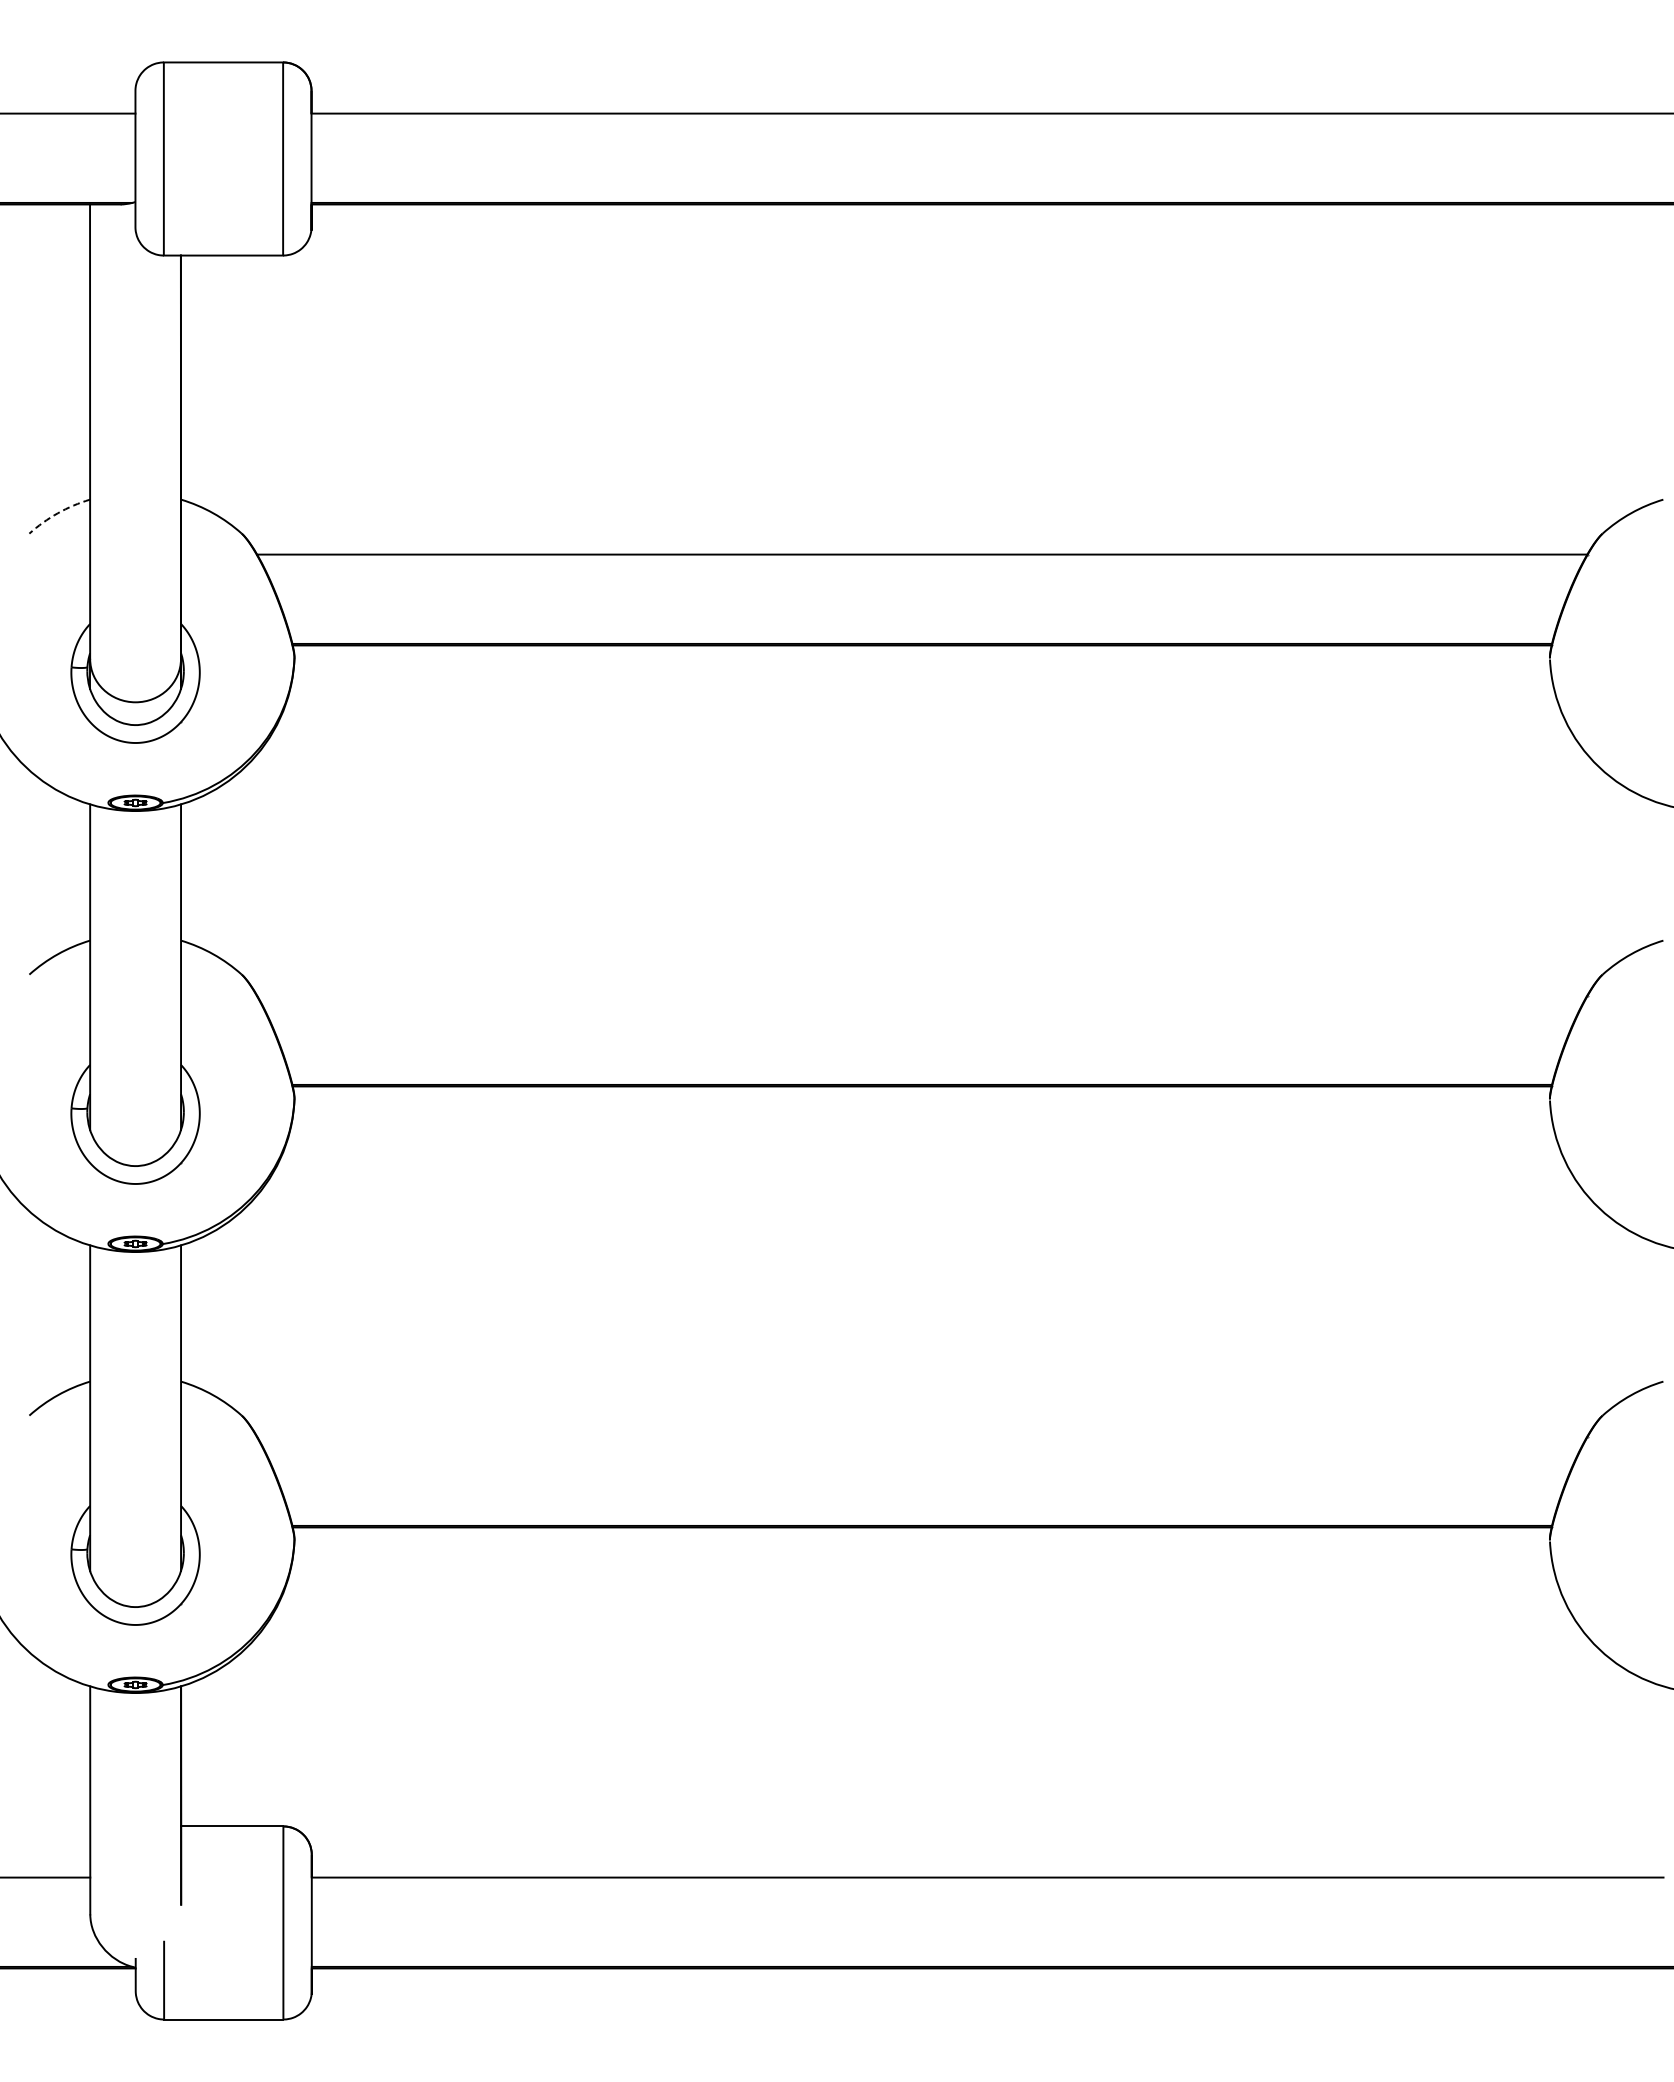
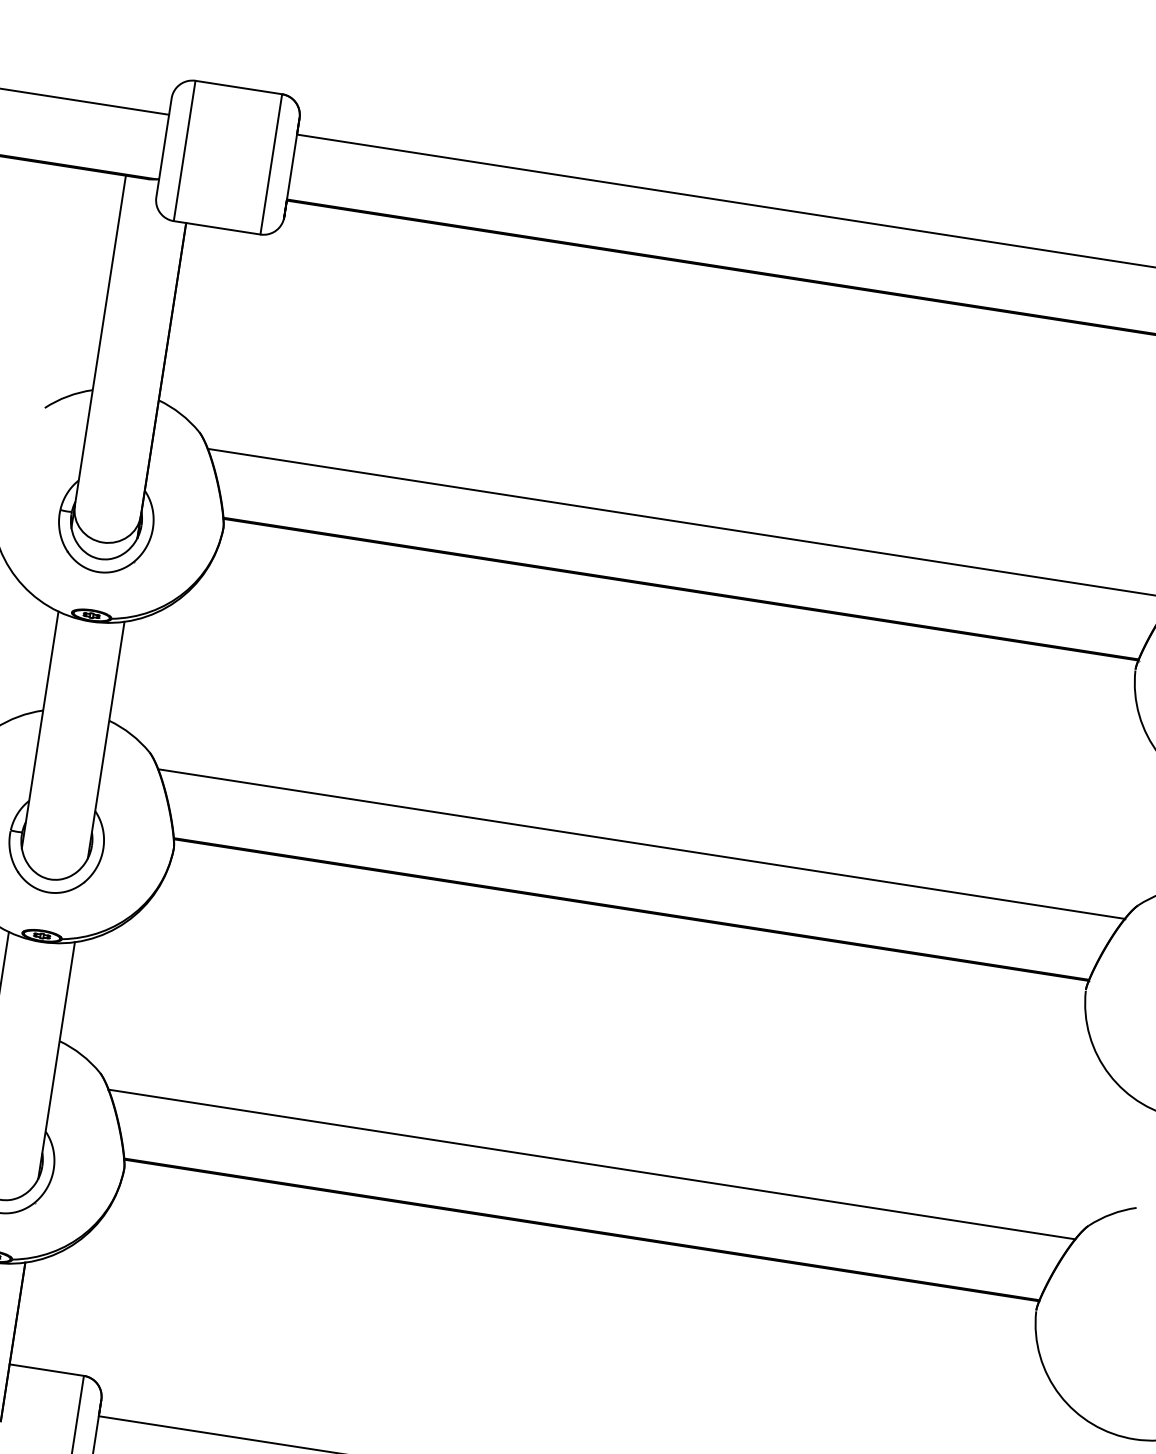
arc: (57, 513) -> (67, 396), dashed -> solid
line: (922, 995) -> (641, 844), added
line: (922, 1436) -> (592, 1164), added

